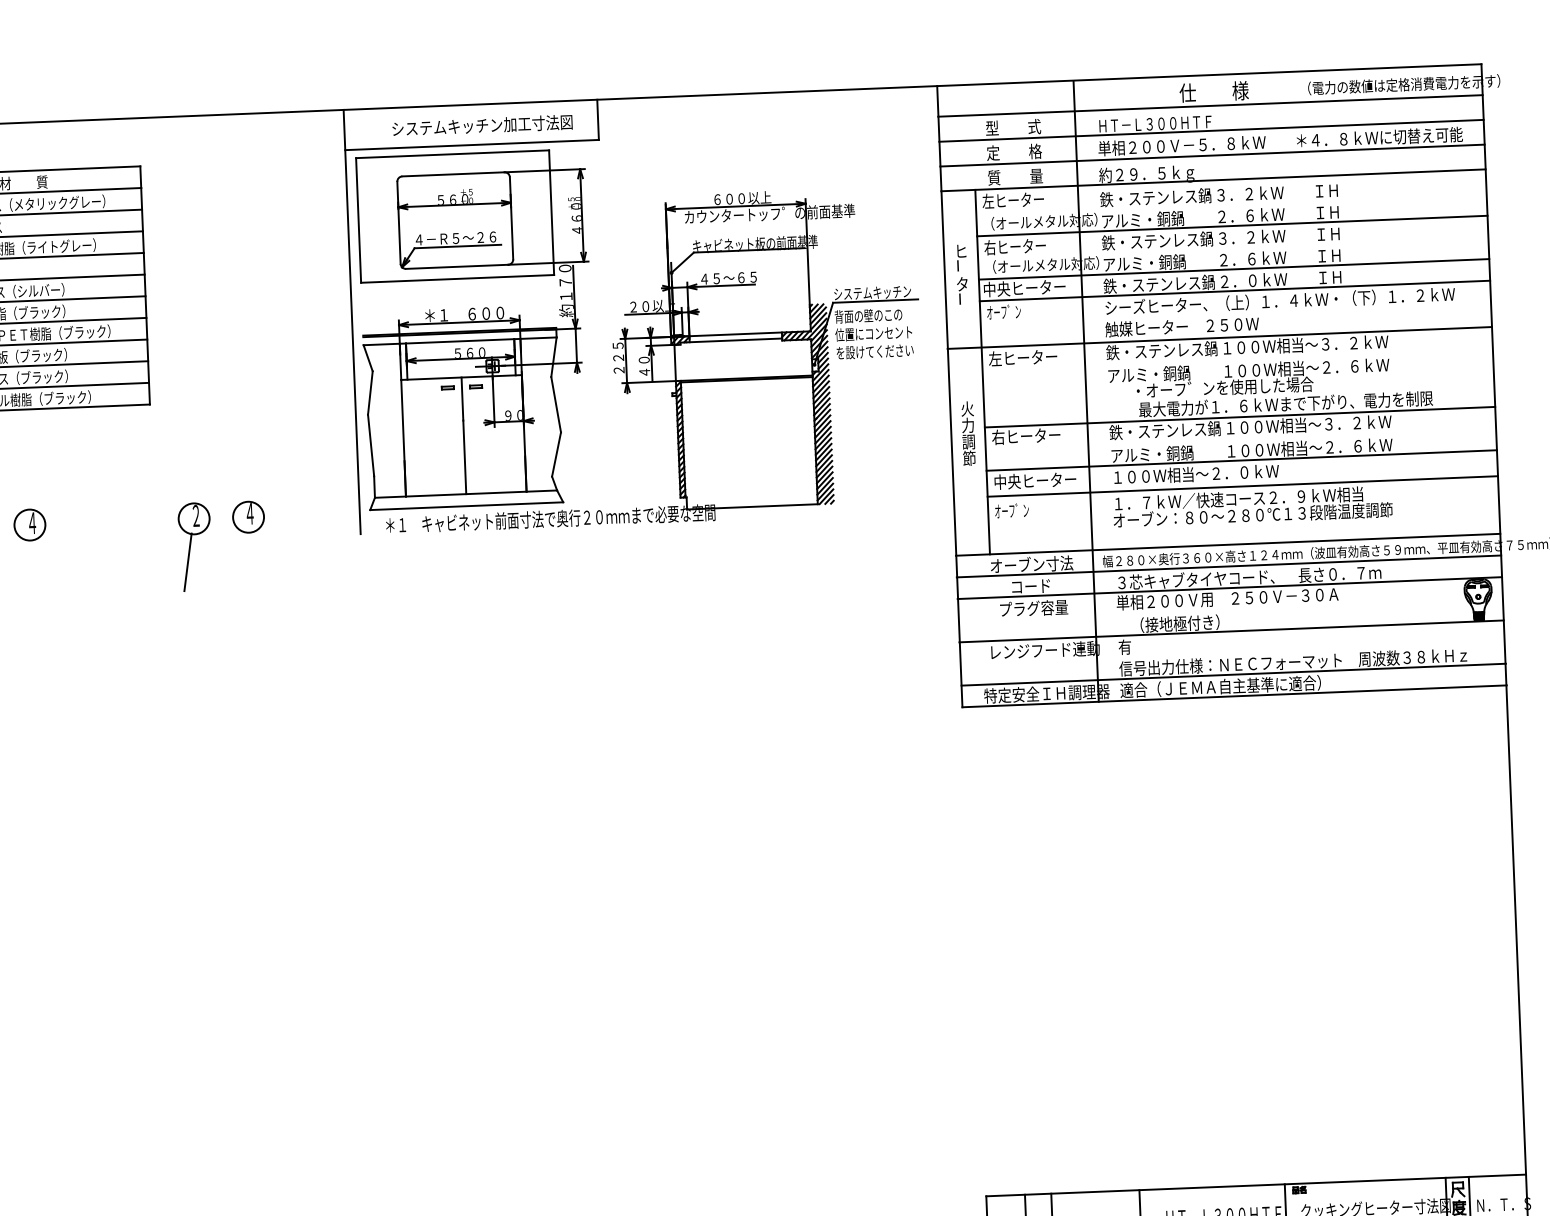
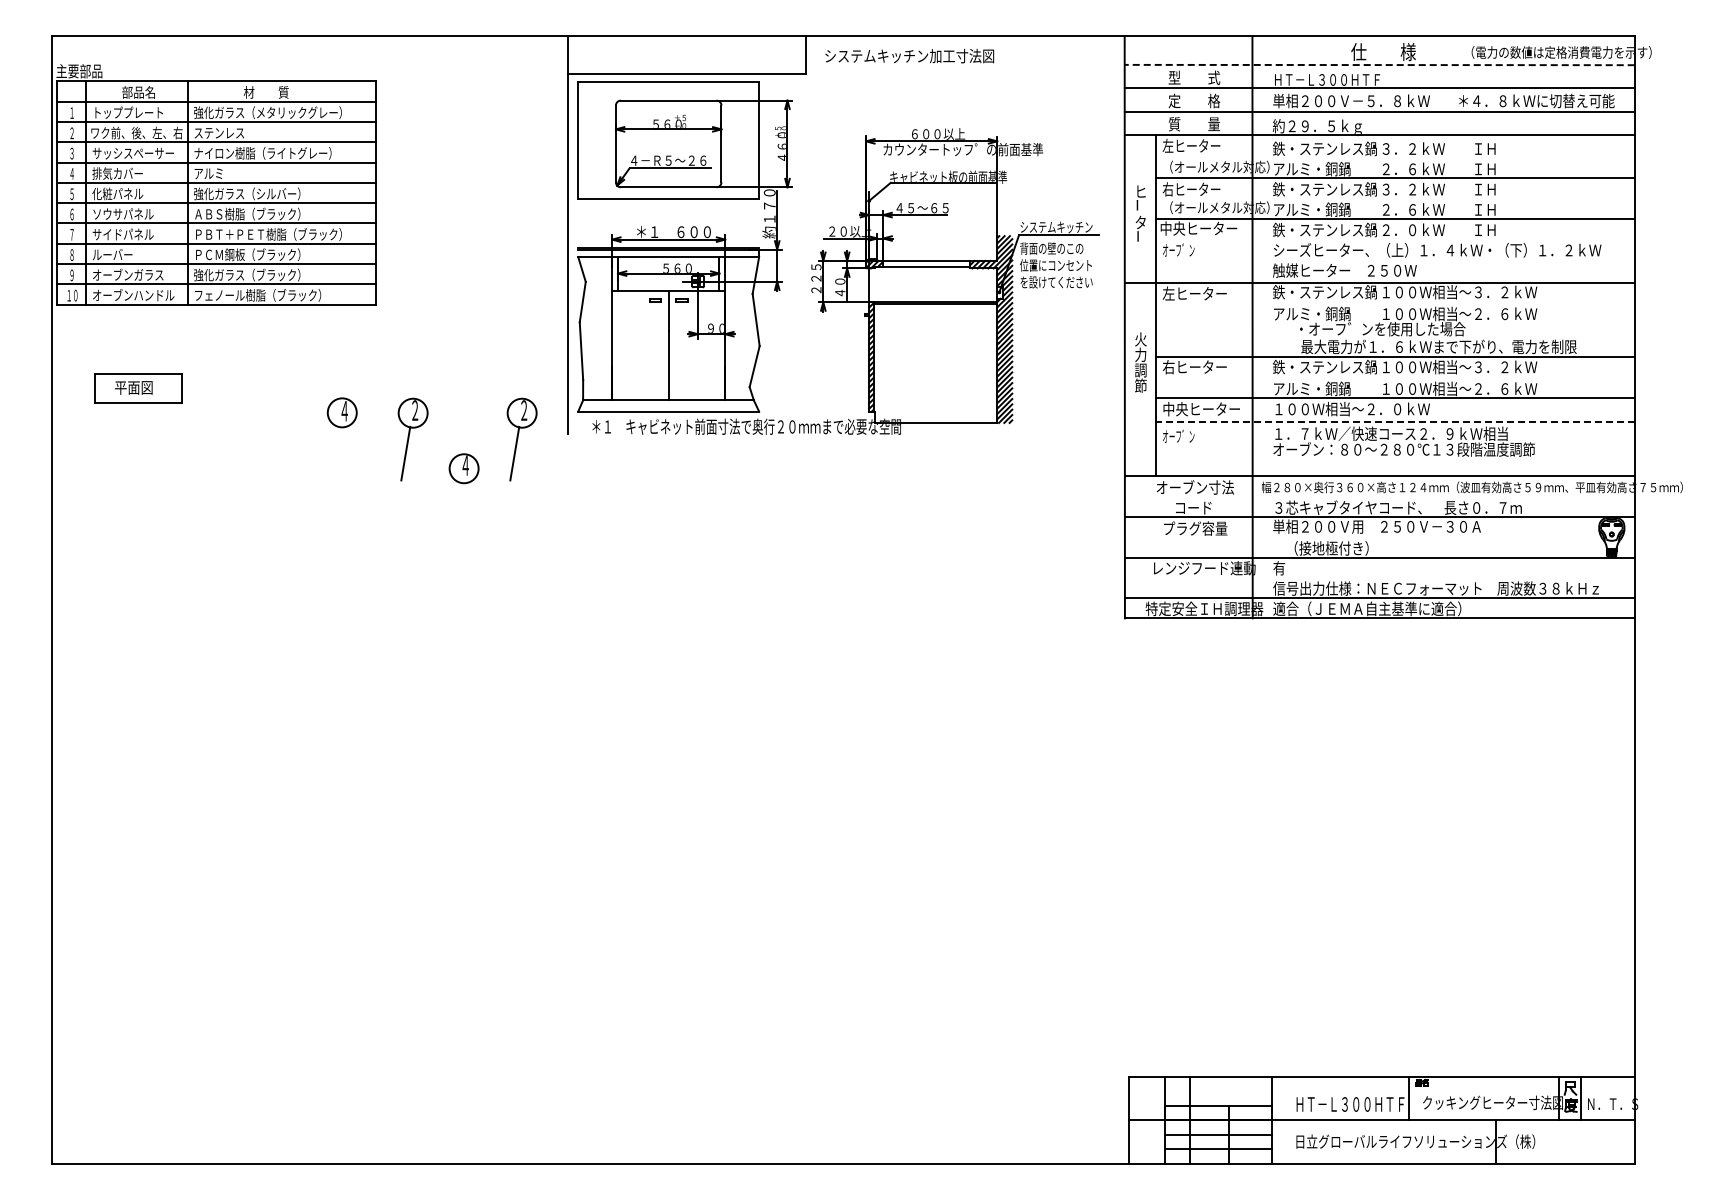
line: (1210, 106) -> (1379, 65), solid -> dashed
text: (482, 124) -> (909, 55), moved
line: (1234, 291) -> (1395, 239), removed
line: (1242, 486) -> (1395, 422), solid -> dashed
part: (247, 517) -> (463, 468), moved
part: (29, 524) -> (341, 412), moved
part: (310, 542) -> (521, 439), added
line: (1228, 566) -> (1379, 496), removed

